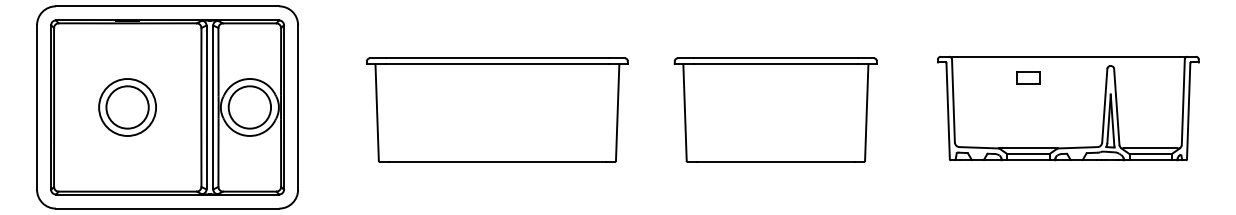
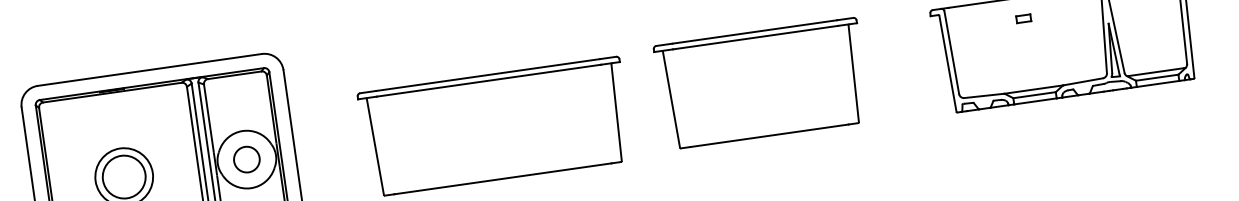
part: (1028, 77) -> (1023, 18), size x0.6
circle: (249, 107) -> (246, 159), size x0.6
part: (775, 109) -> (761, 83), moved

